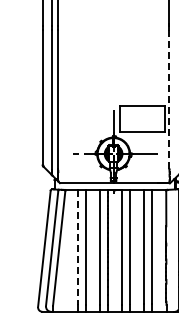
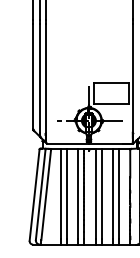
line: (169, 100) -> (132, 78), dashed -> solid
line: (77, 247) -> (60, 194), dashed -> solid

